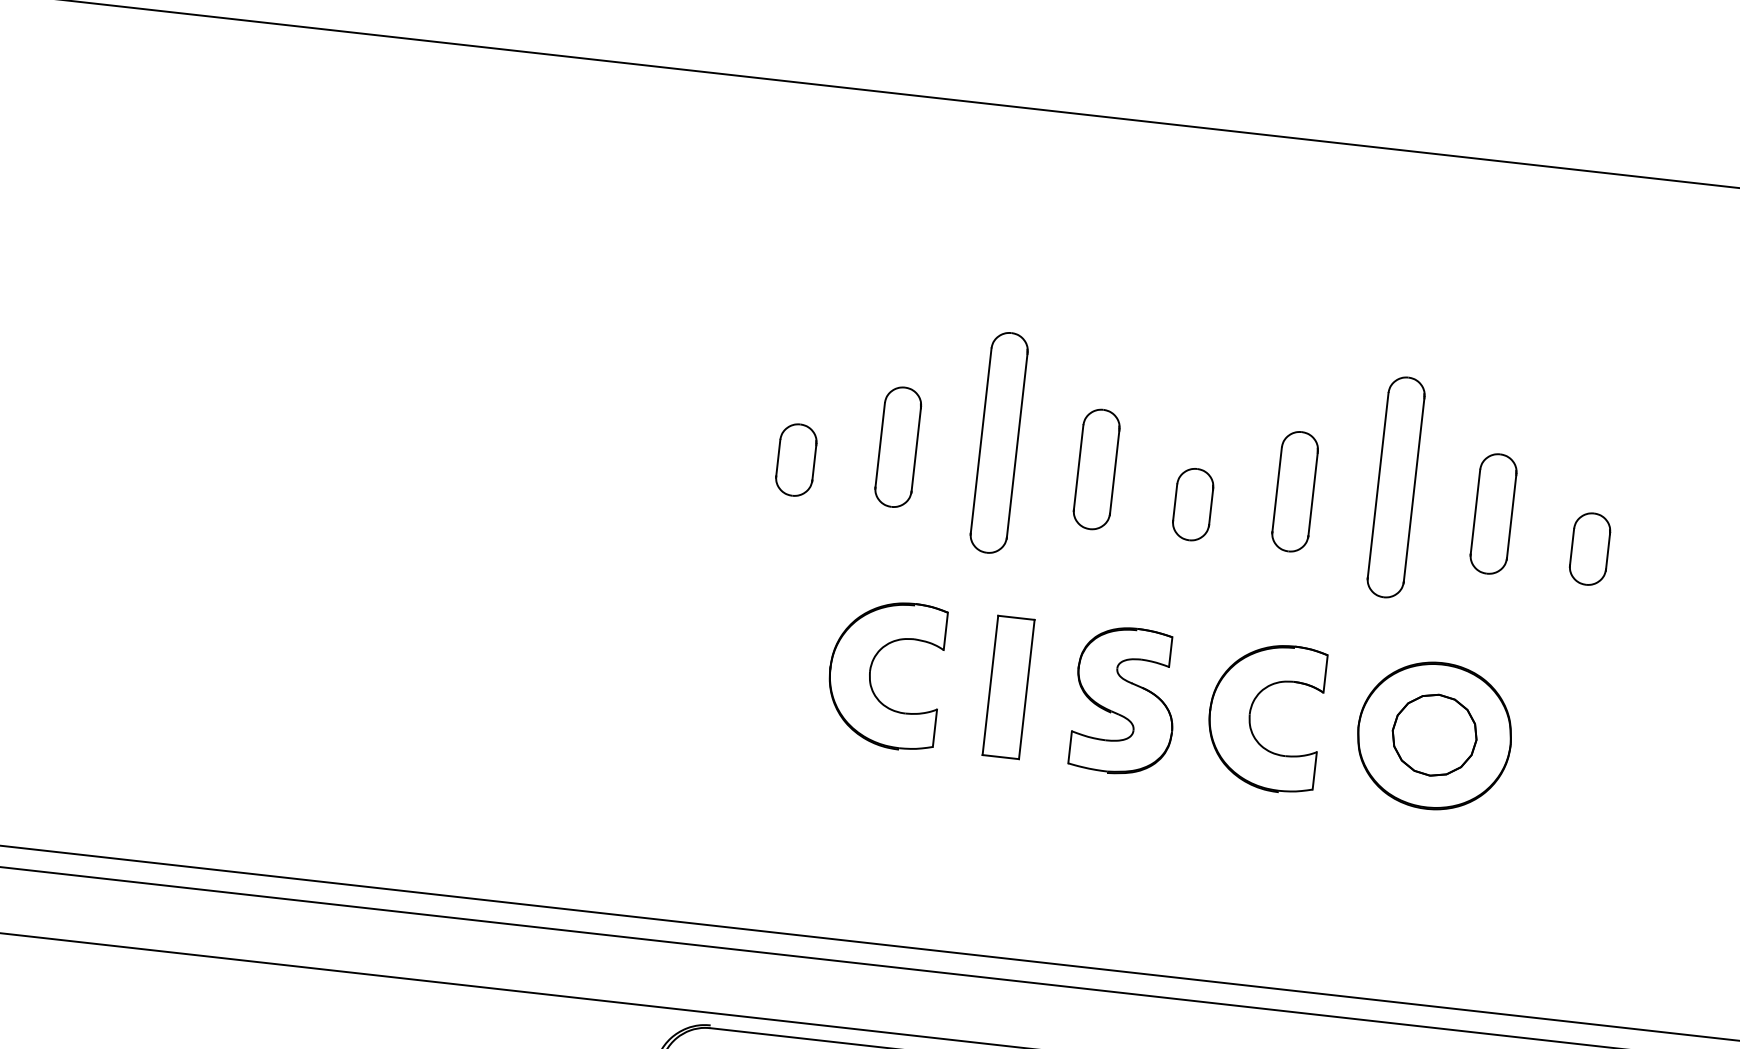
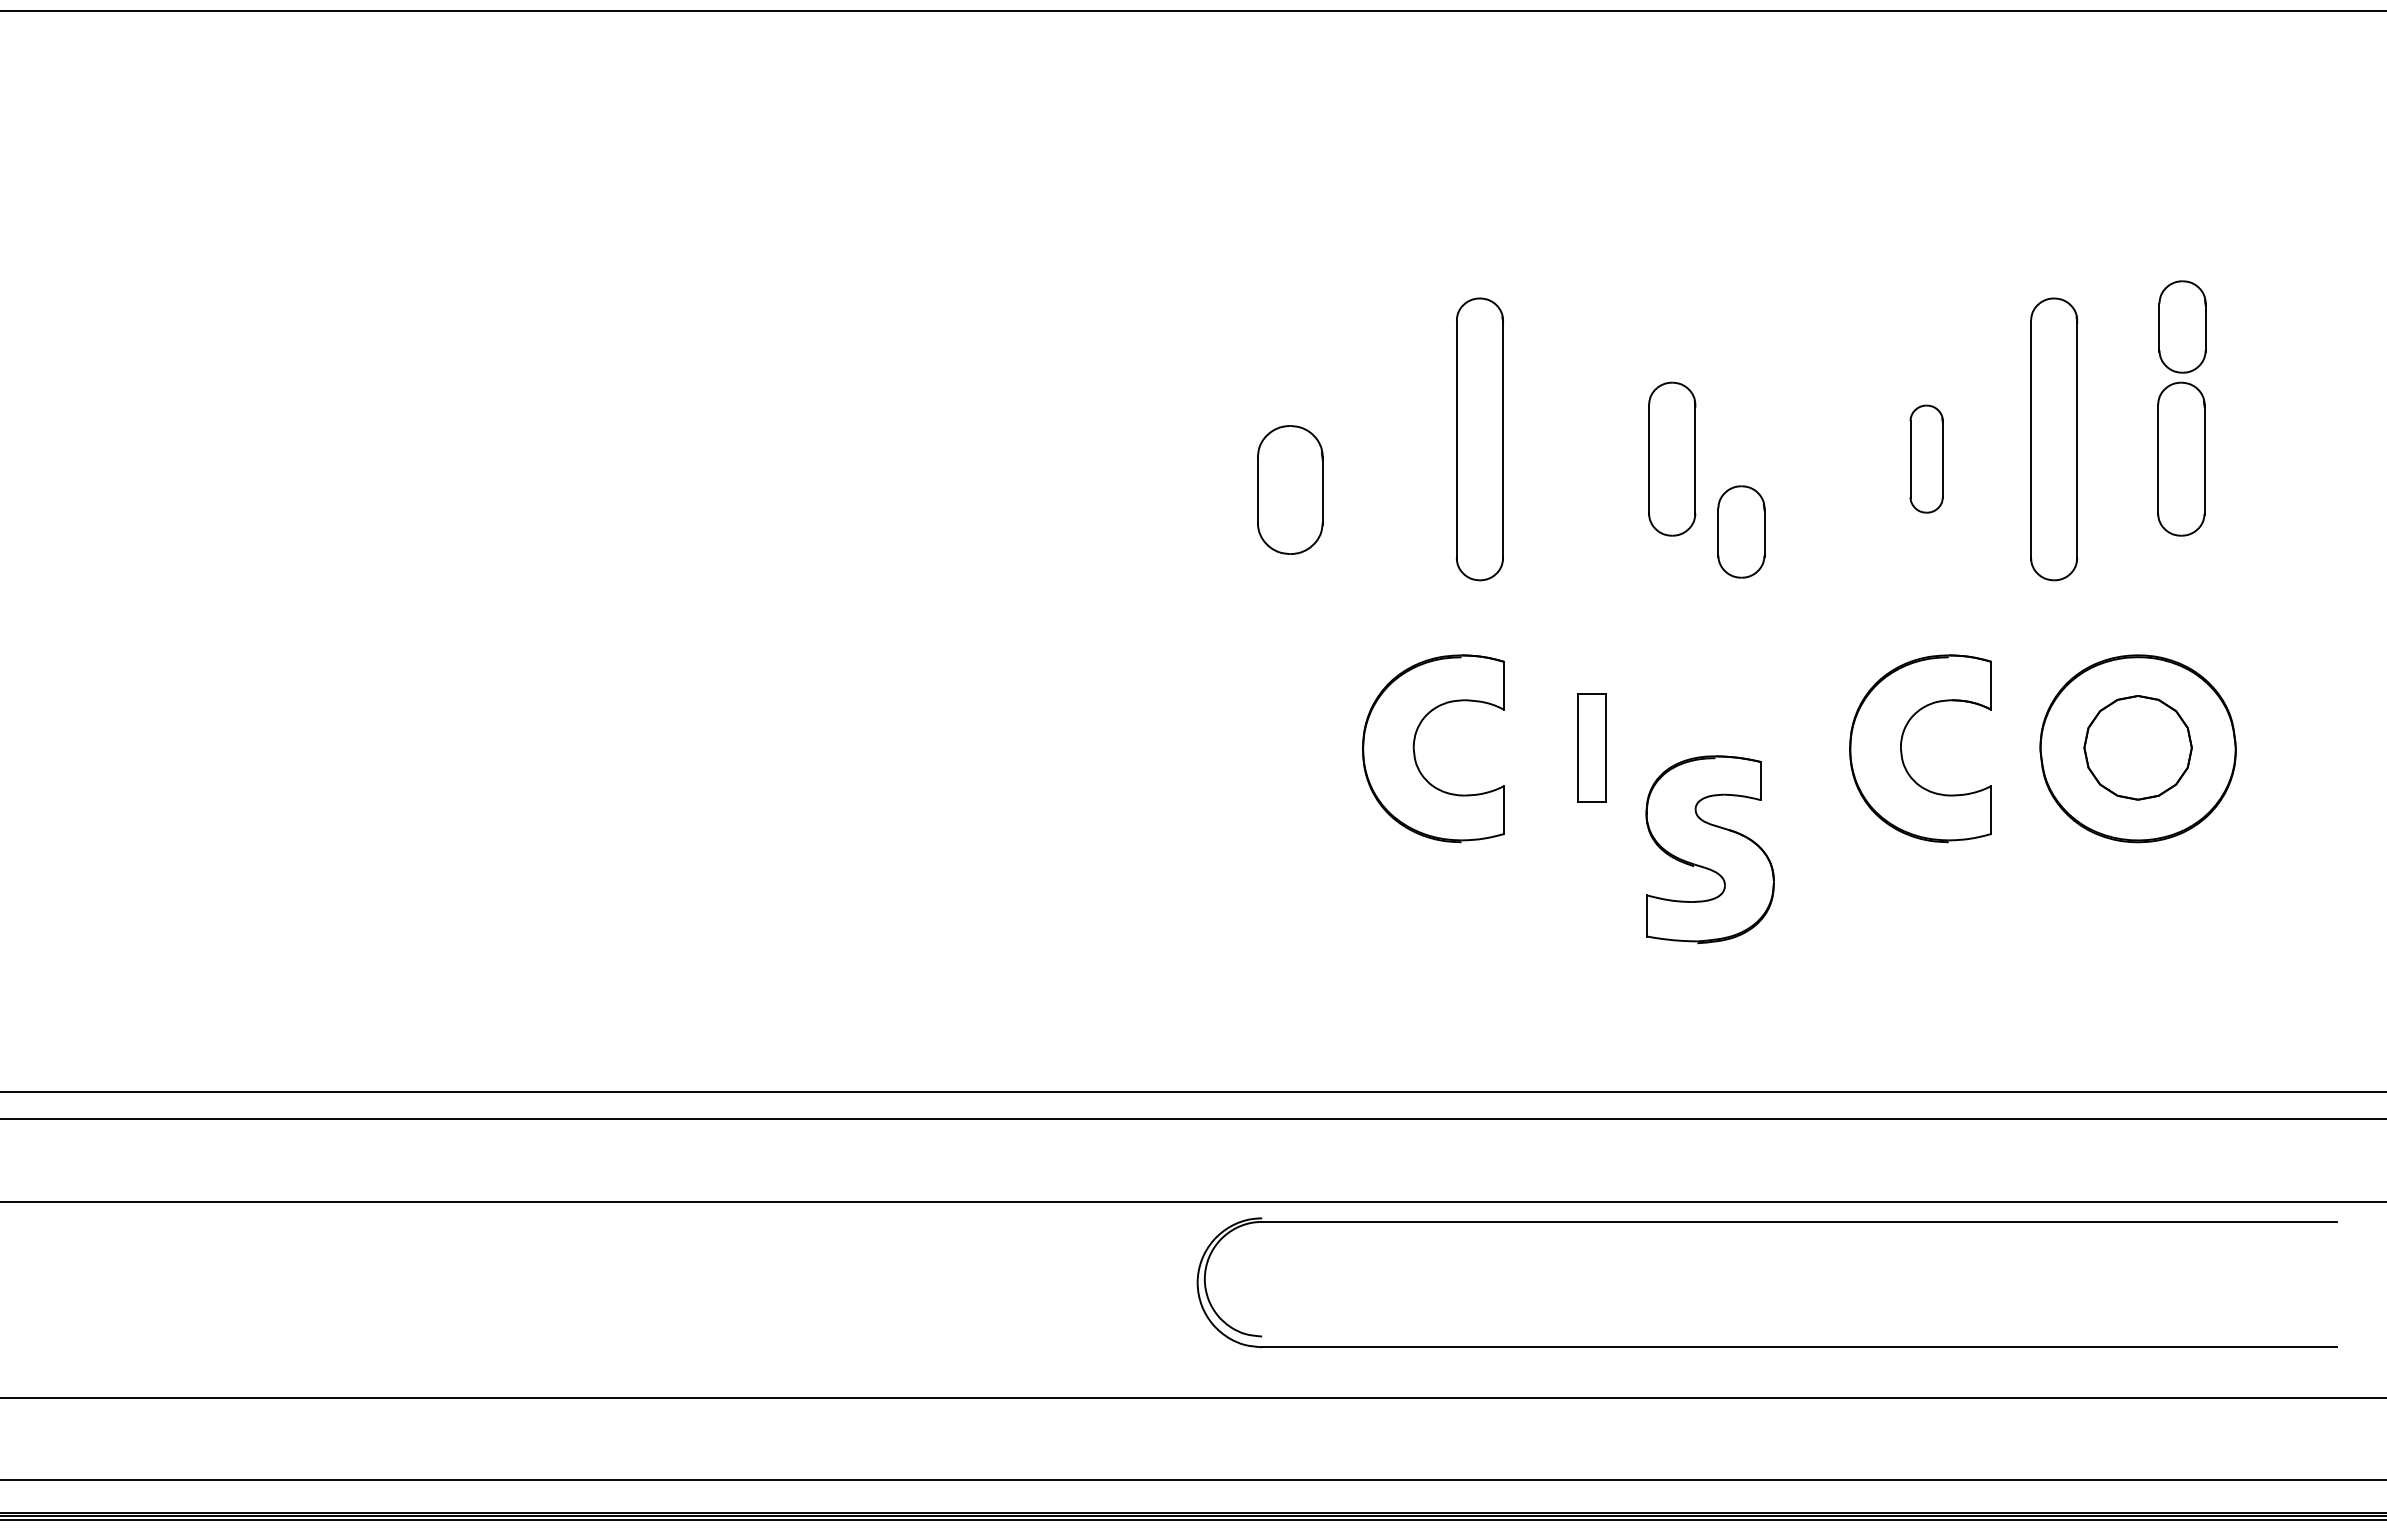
part: (998, 442) -> (1479, 439), moved
part: (898, 446) -> (1417, 458), removed
part: (796, 459) -> (1290, 489), size x1.4
part: (1294, 491) -> (1926, 458), size x0.7
part: (1193, 504) -> (1741, 531), moved
part: (1590, 548) -> (2182, 326), moved
part: (1008, 687) -> (1591, 747), size x0.6
part: (1124, 700) -> (1709, 849), moved

